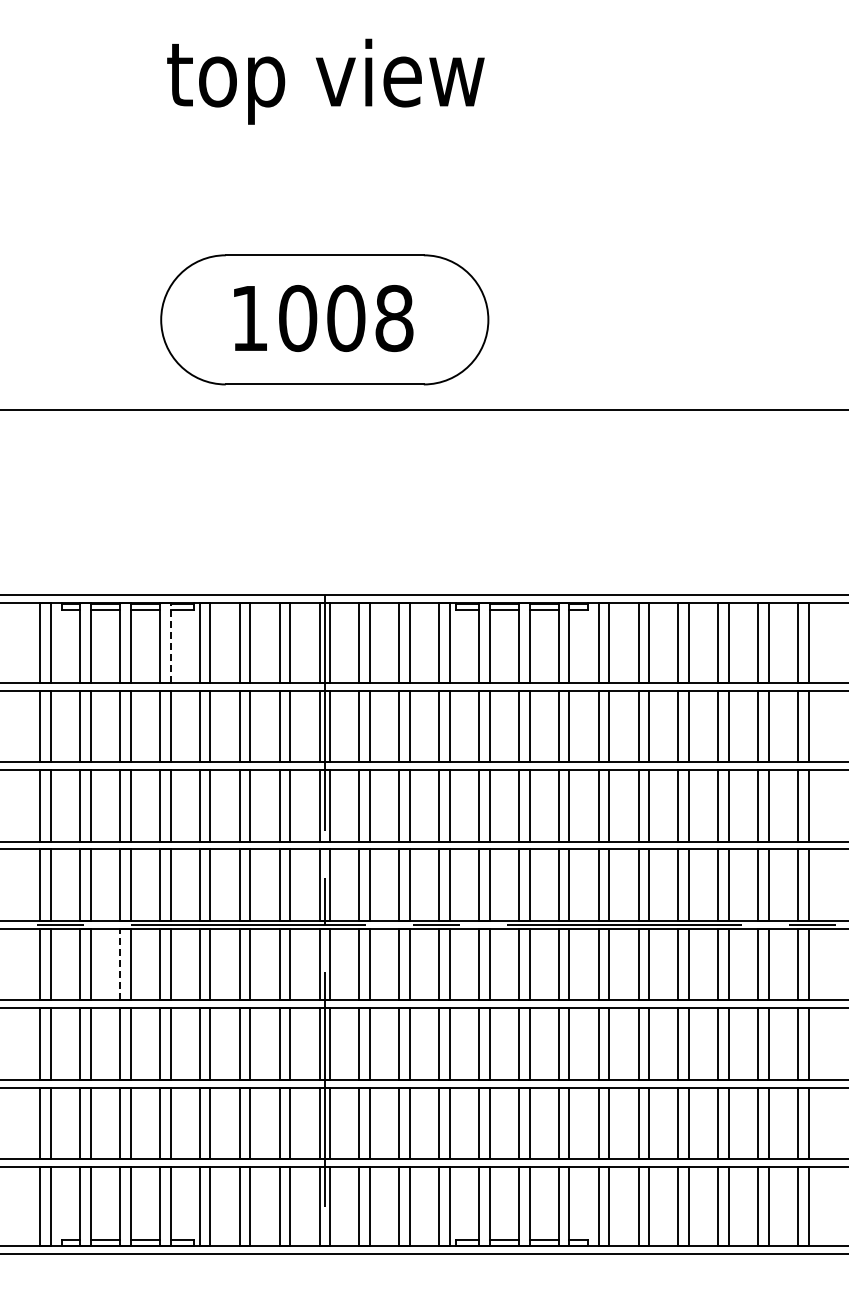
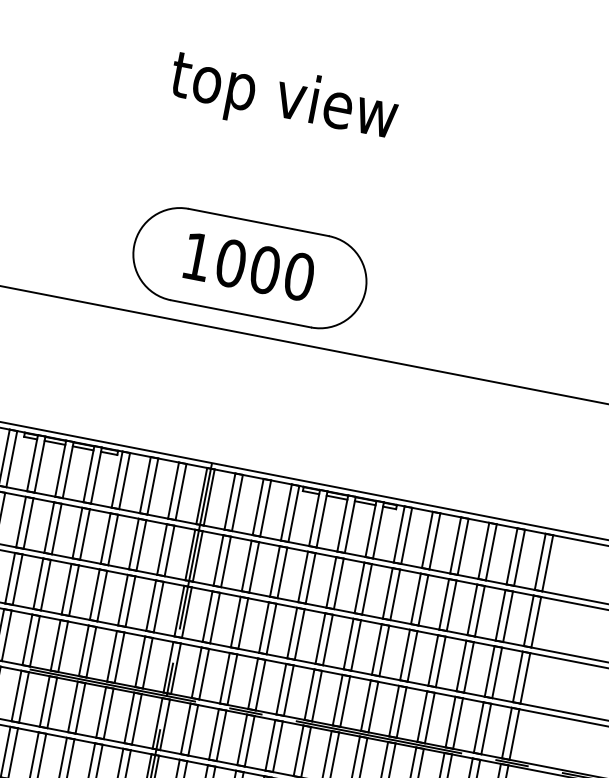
text: (394, 318) -> (299, 276), 1008 -> 1000
line: (170, 643) -> (96, 475), dashed -> solid
line: (120, 964) -> (16, 696), dashed -> solid

